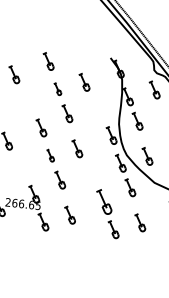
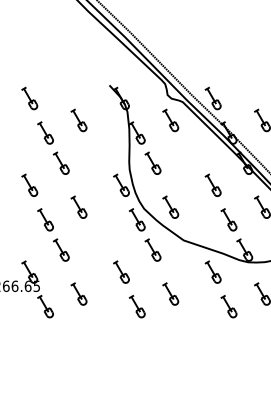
part: (57, 88) -> (45, 132), size x1.43
part: (50, 155) -> (45, 219), size x1.43
part: (104, 201) -> (121, 271), size x0.71

